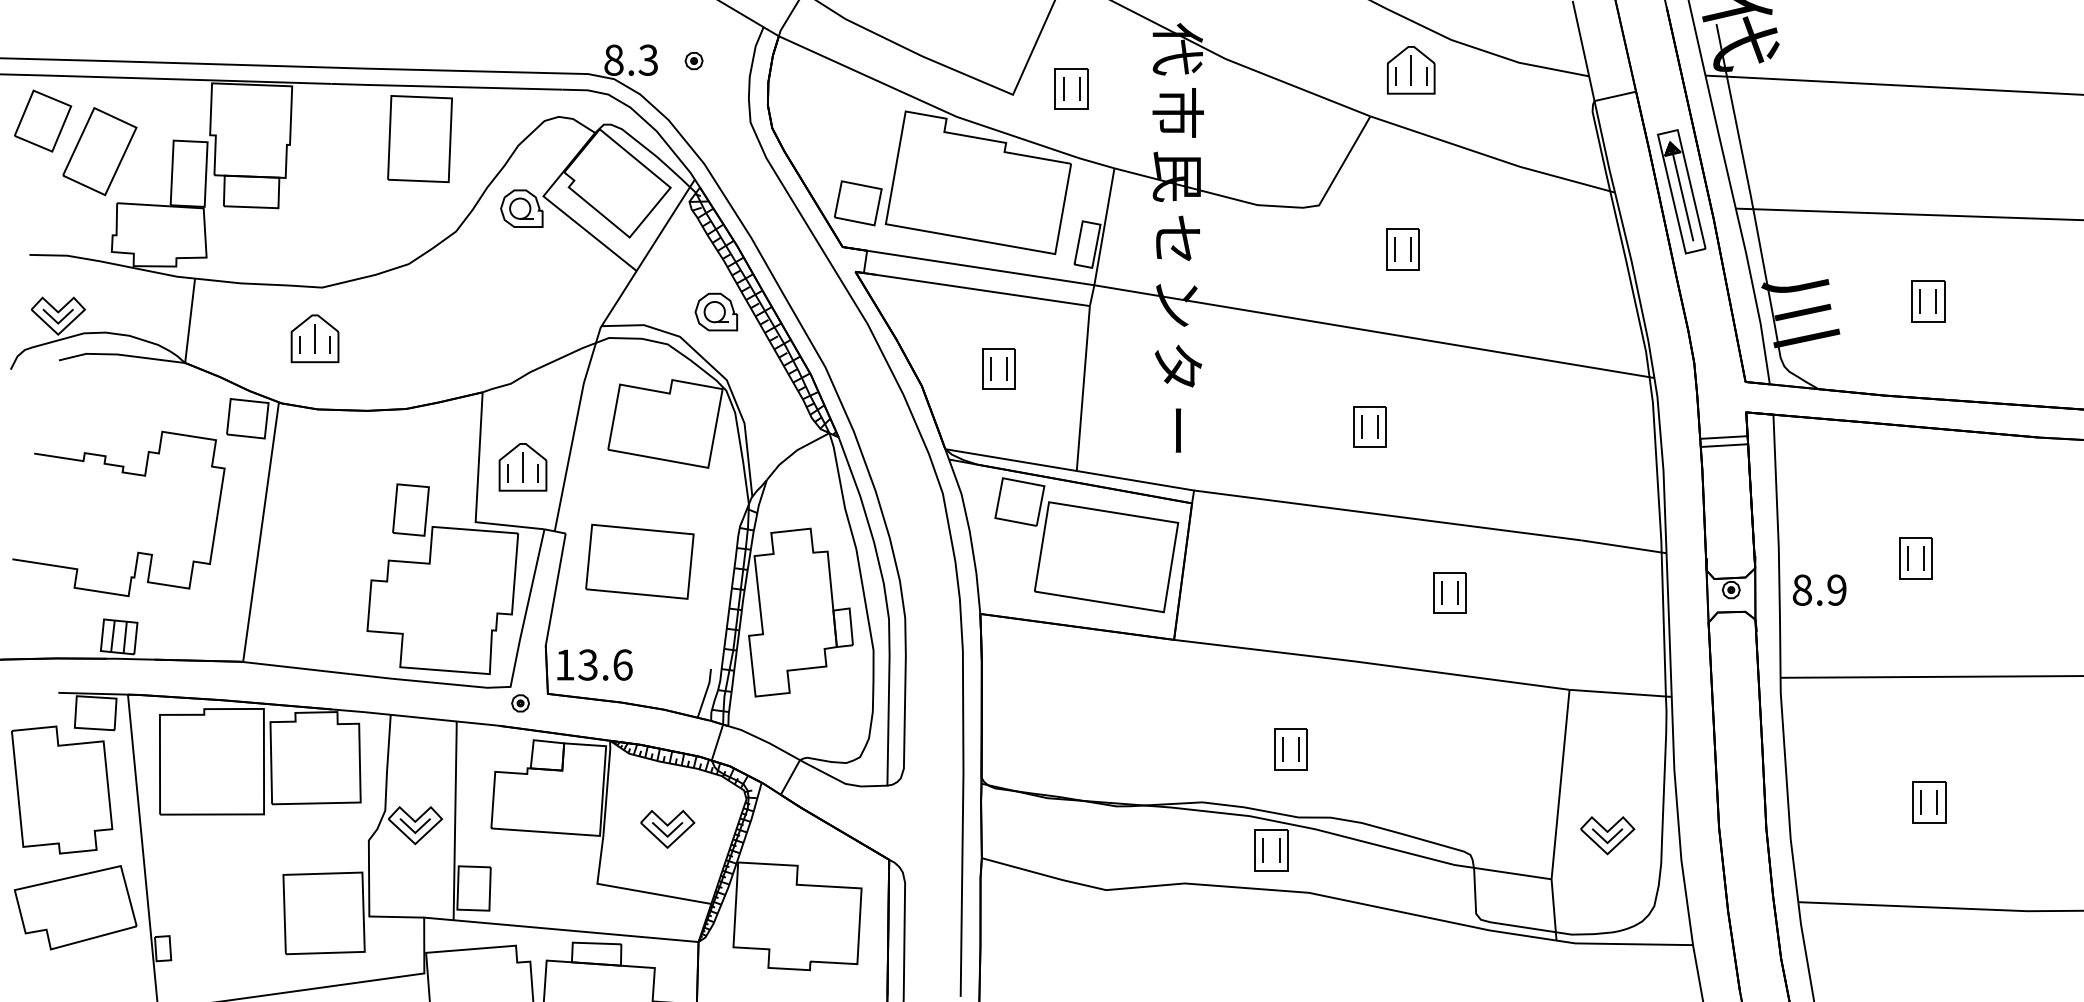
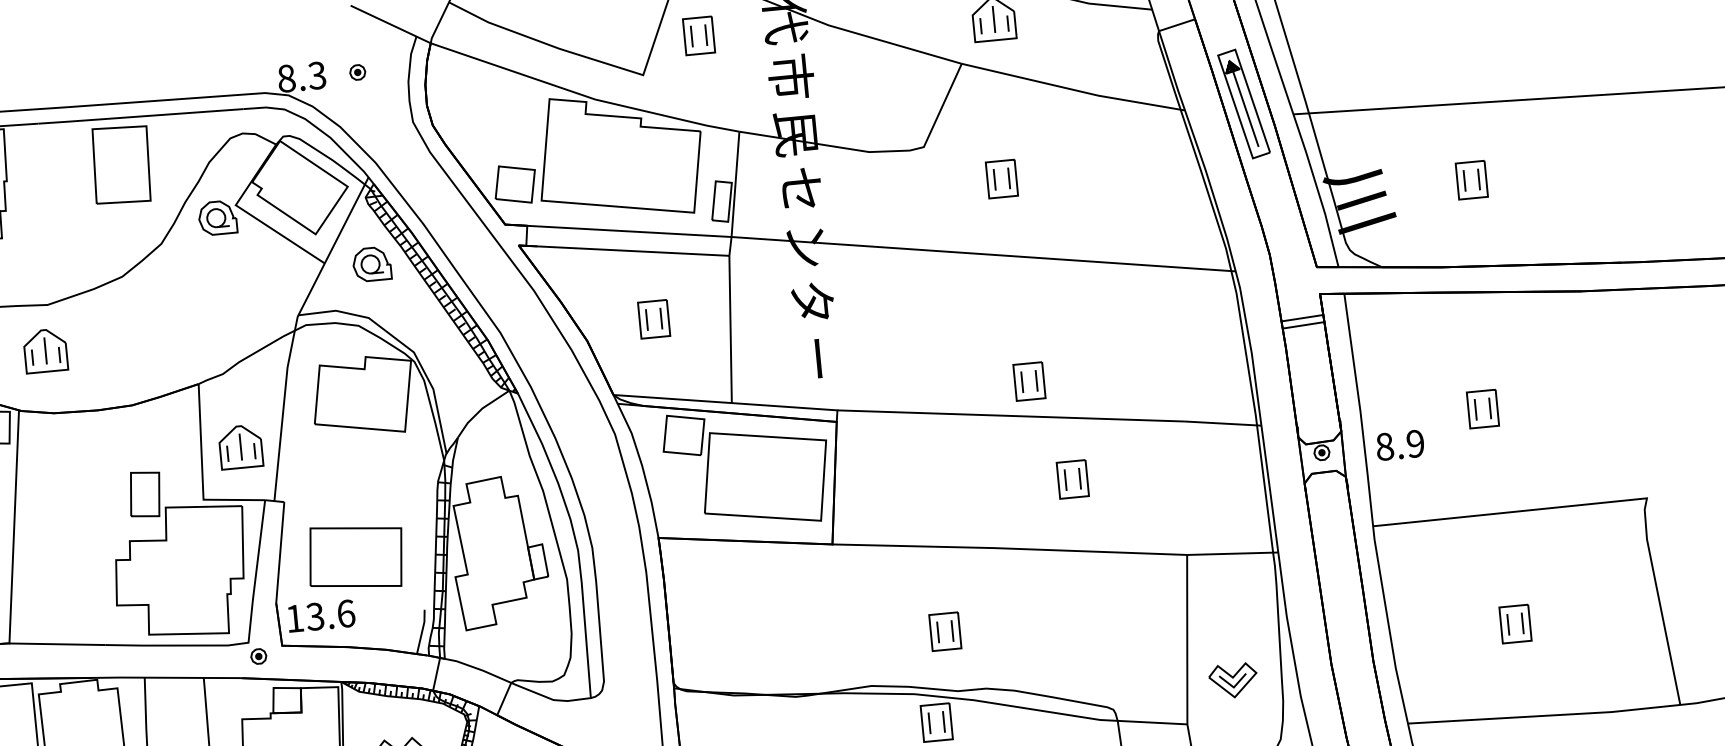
part: (1071, 88) -> (698, 35), moved
part: (715, 311) -> (371, 263), moved
part: (1369, 426) -> (1029, 381), moved
part: (639, 561) -> (355, 556), moved

